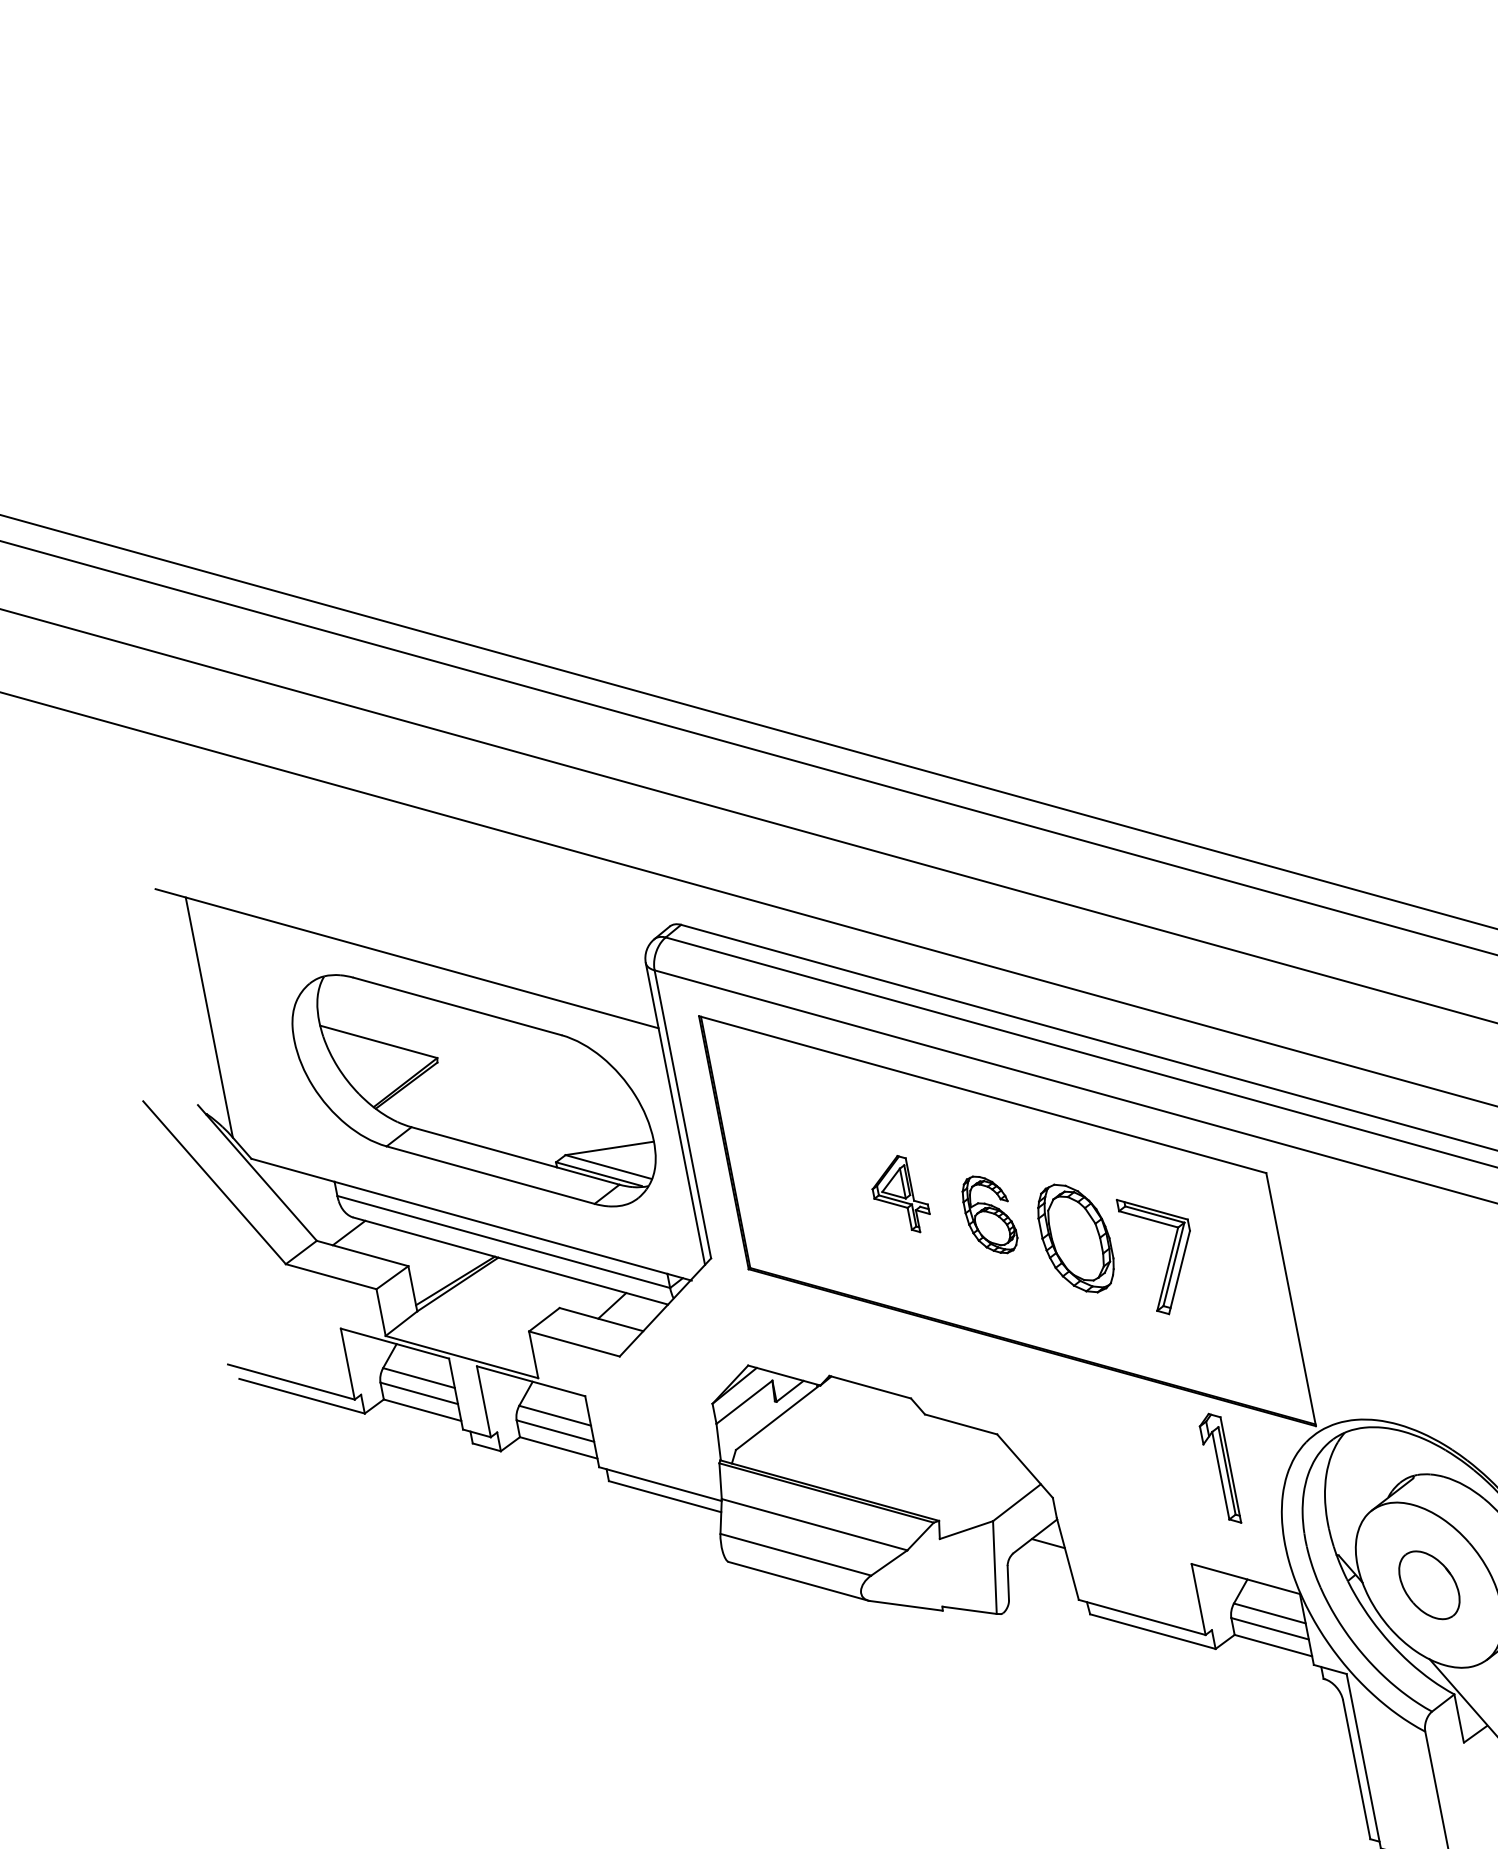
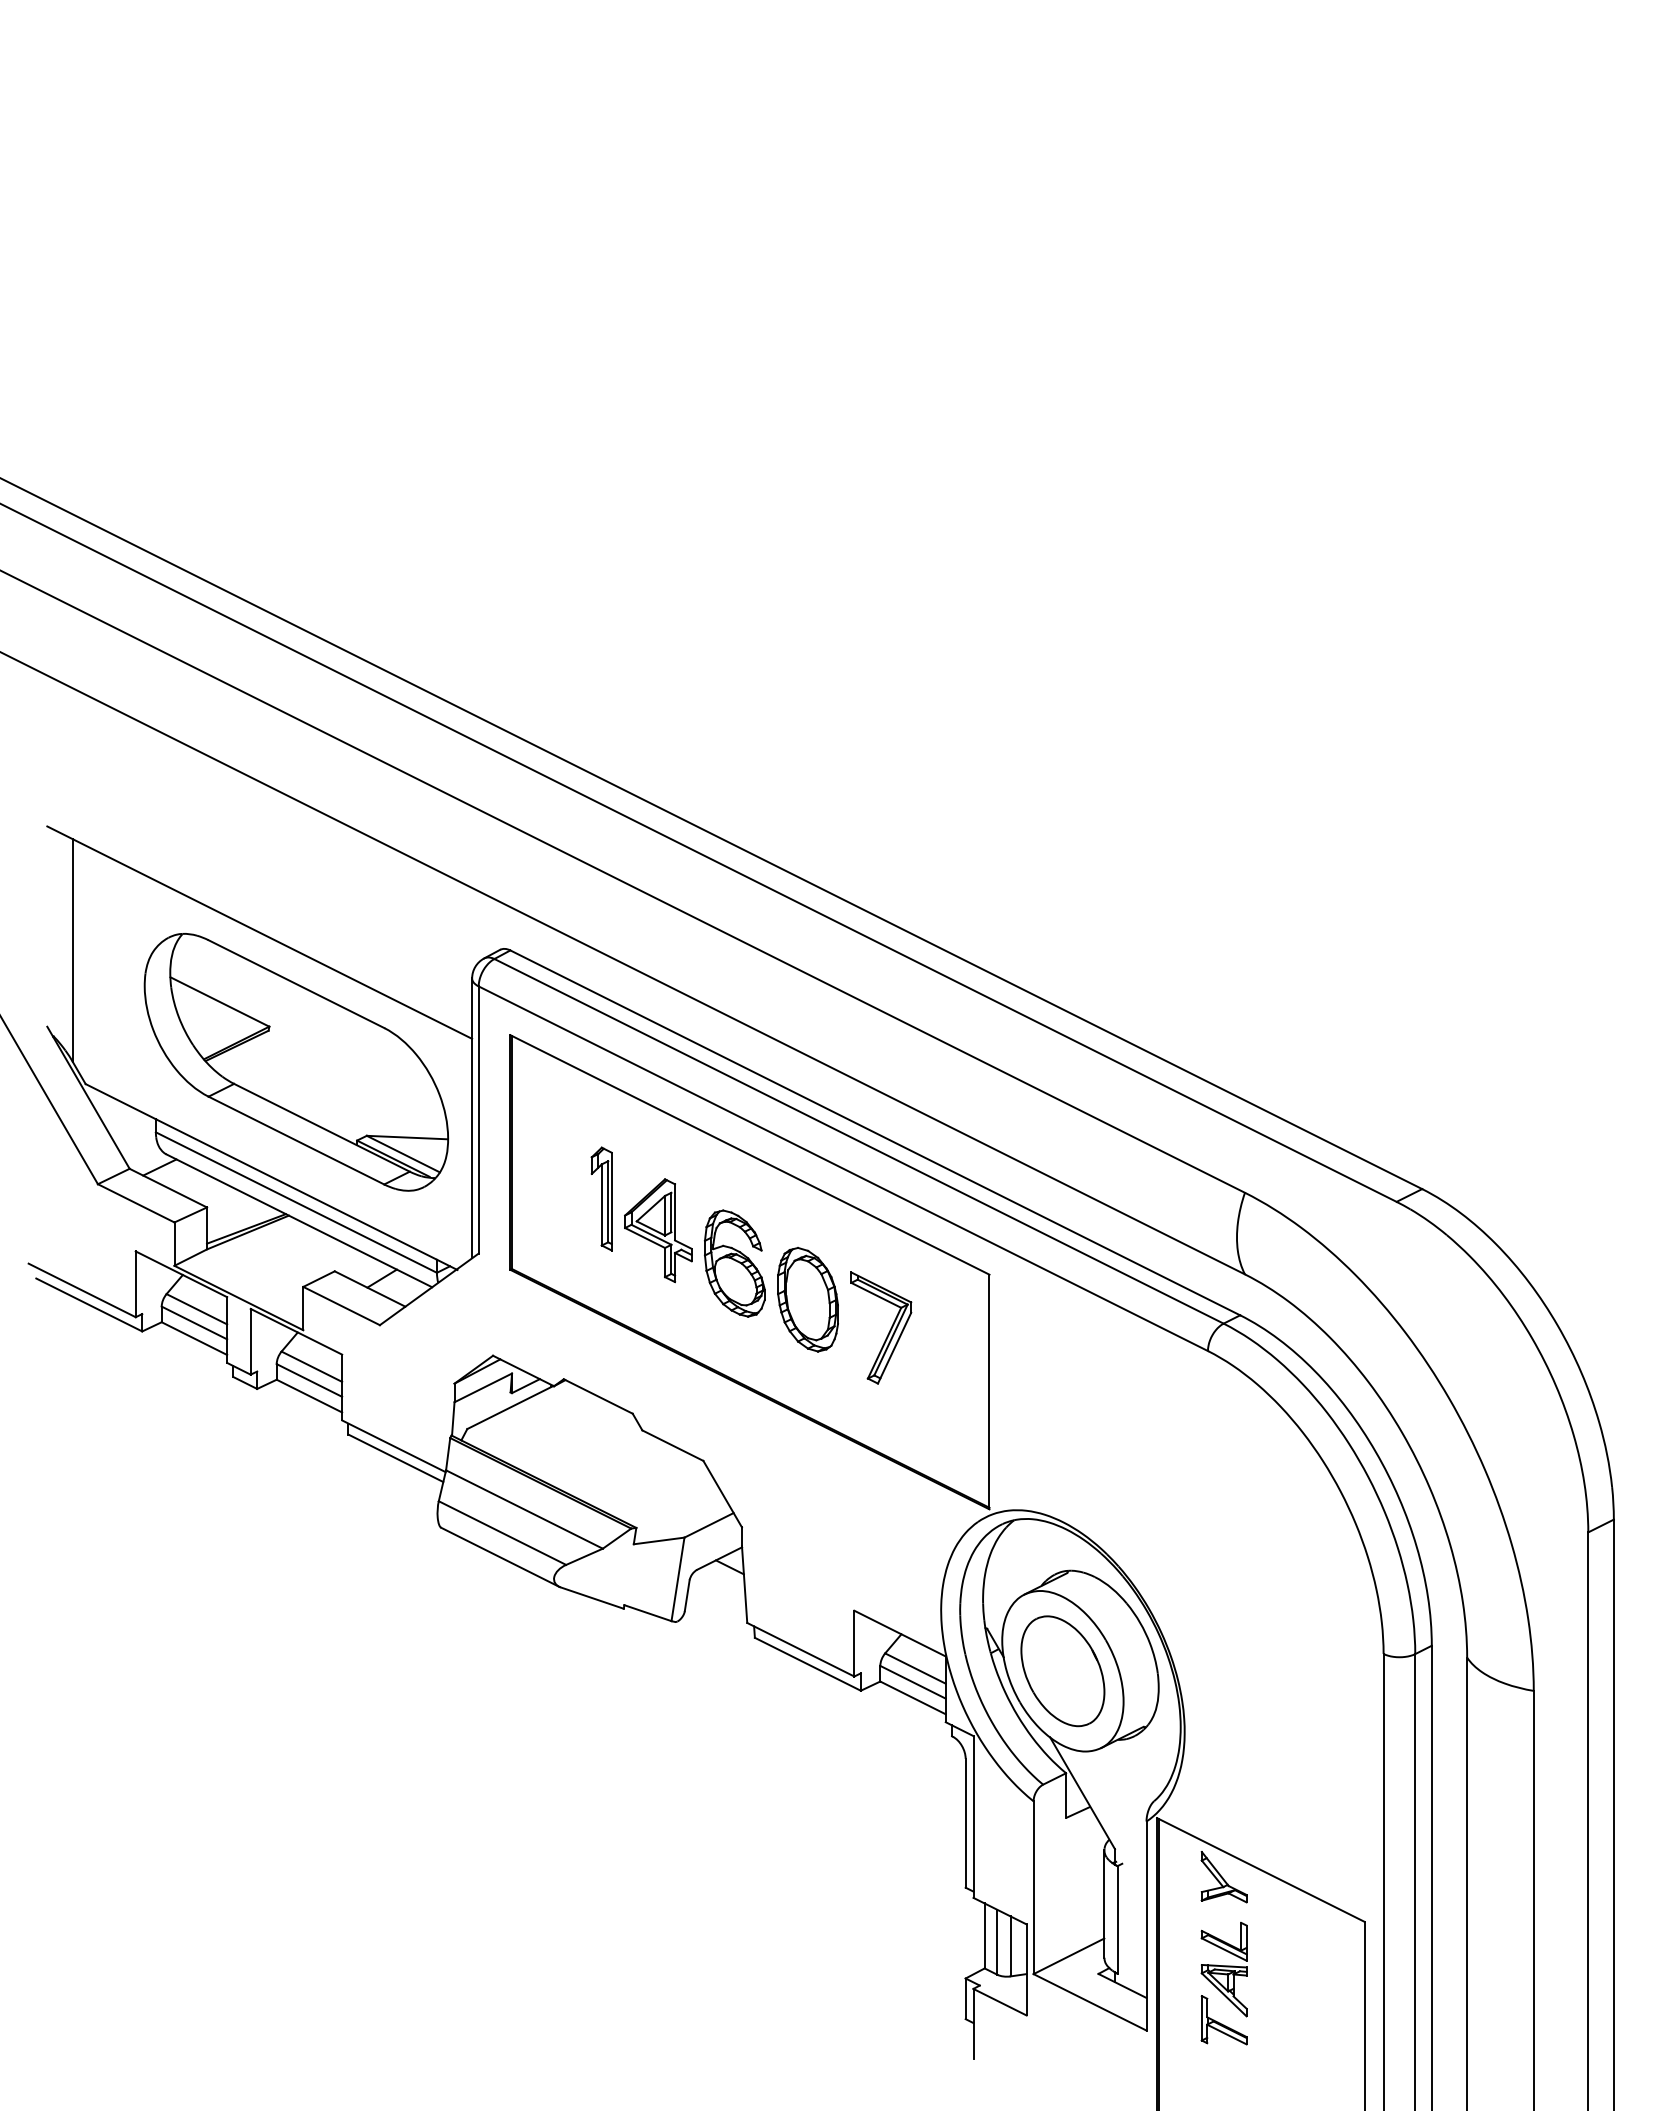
part: (900, 1195) -> (658, 1230), size x1.43
part: (989, 1215) -> (734, 1263), size x1.43
part: (1219, 1468) -> (601, 1198), moved
part: (1428, 1585) -> (1062, 1671), size x1.67

